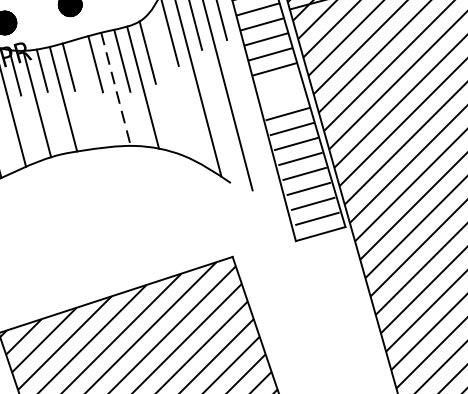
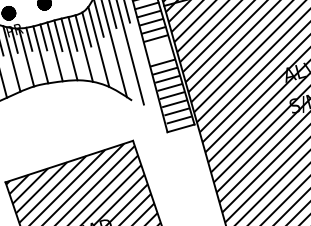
line: (169, 83) -> (98, 46), added
line: (116, 89) -> (69, 49), dashed -> solid
line: (88, 93) -> (54, 51), added

